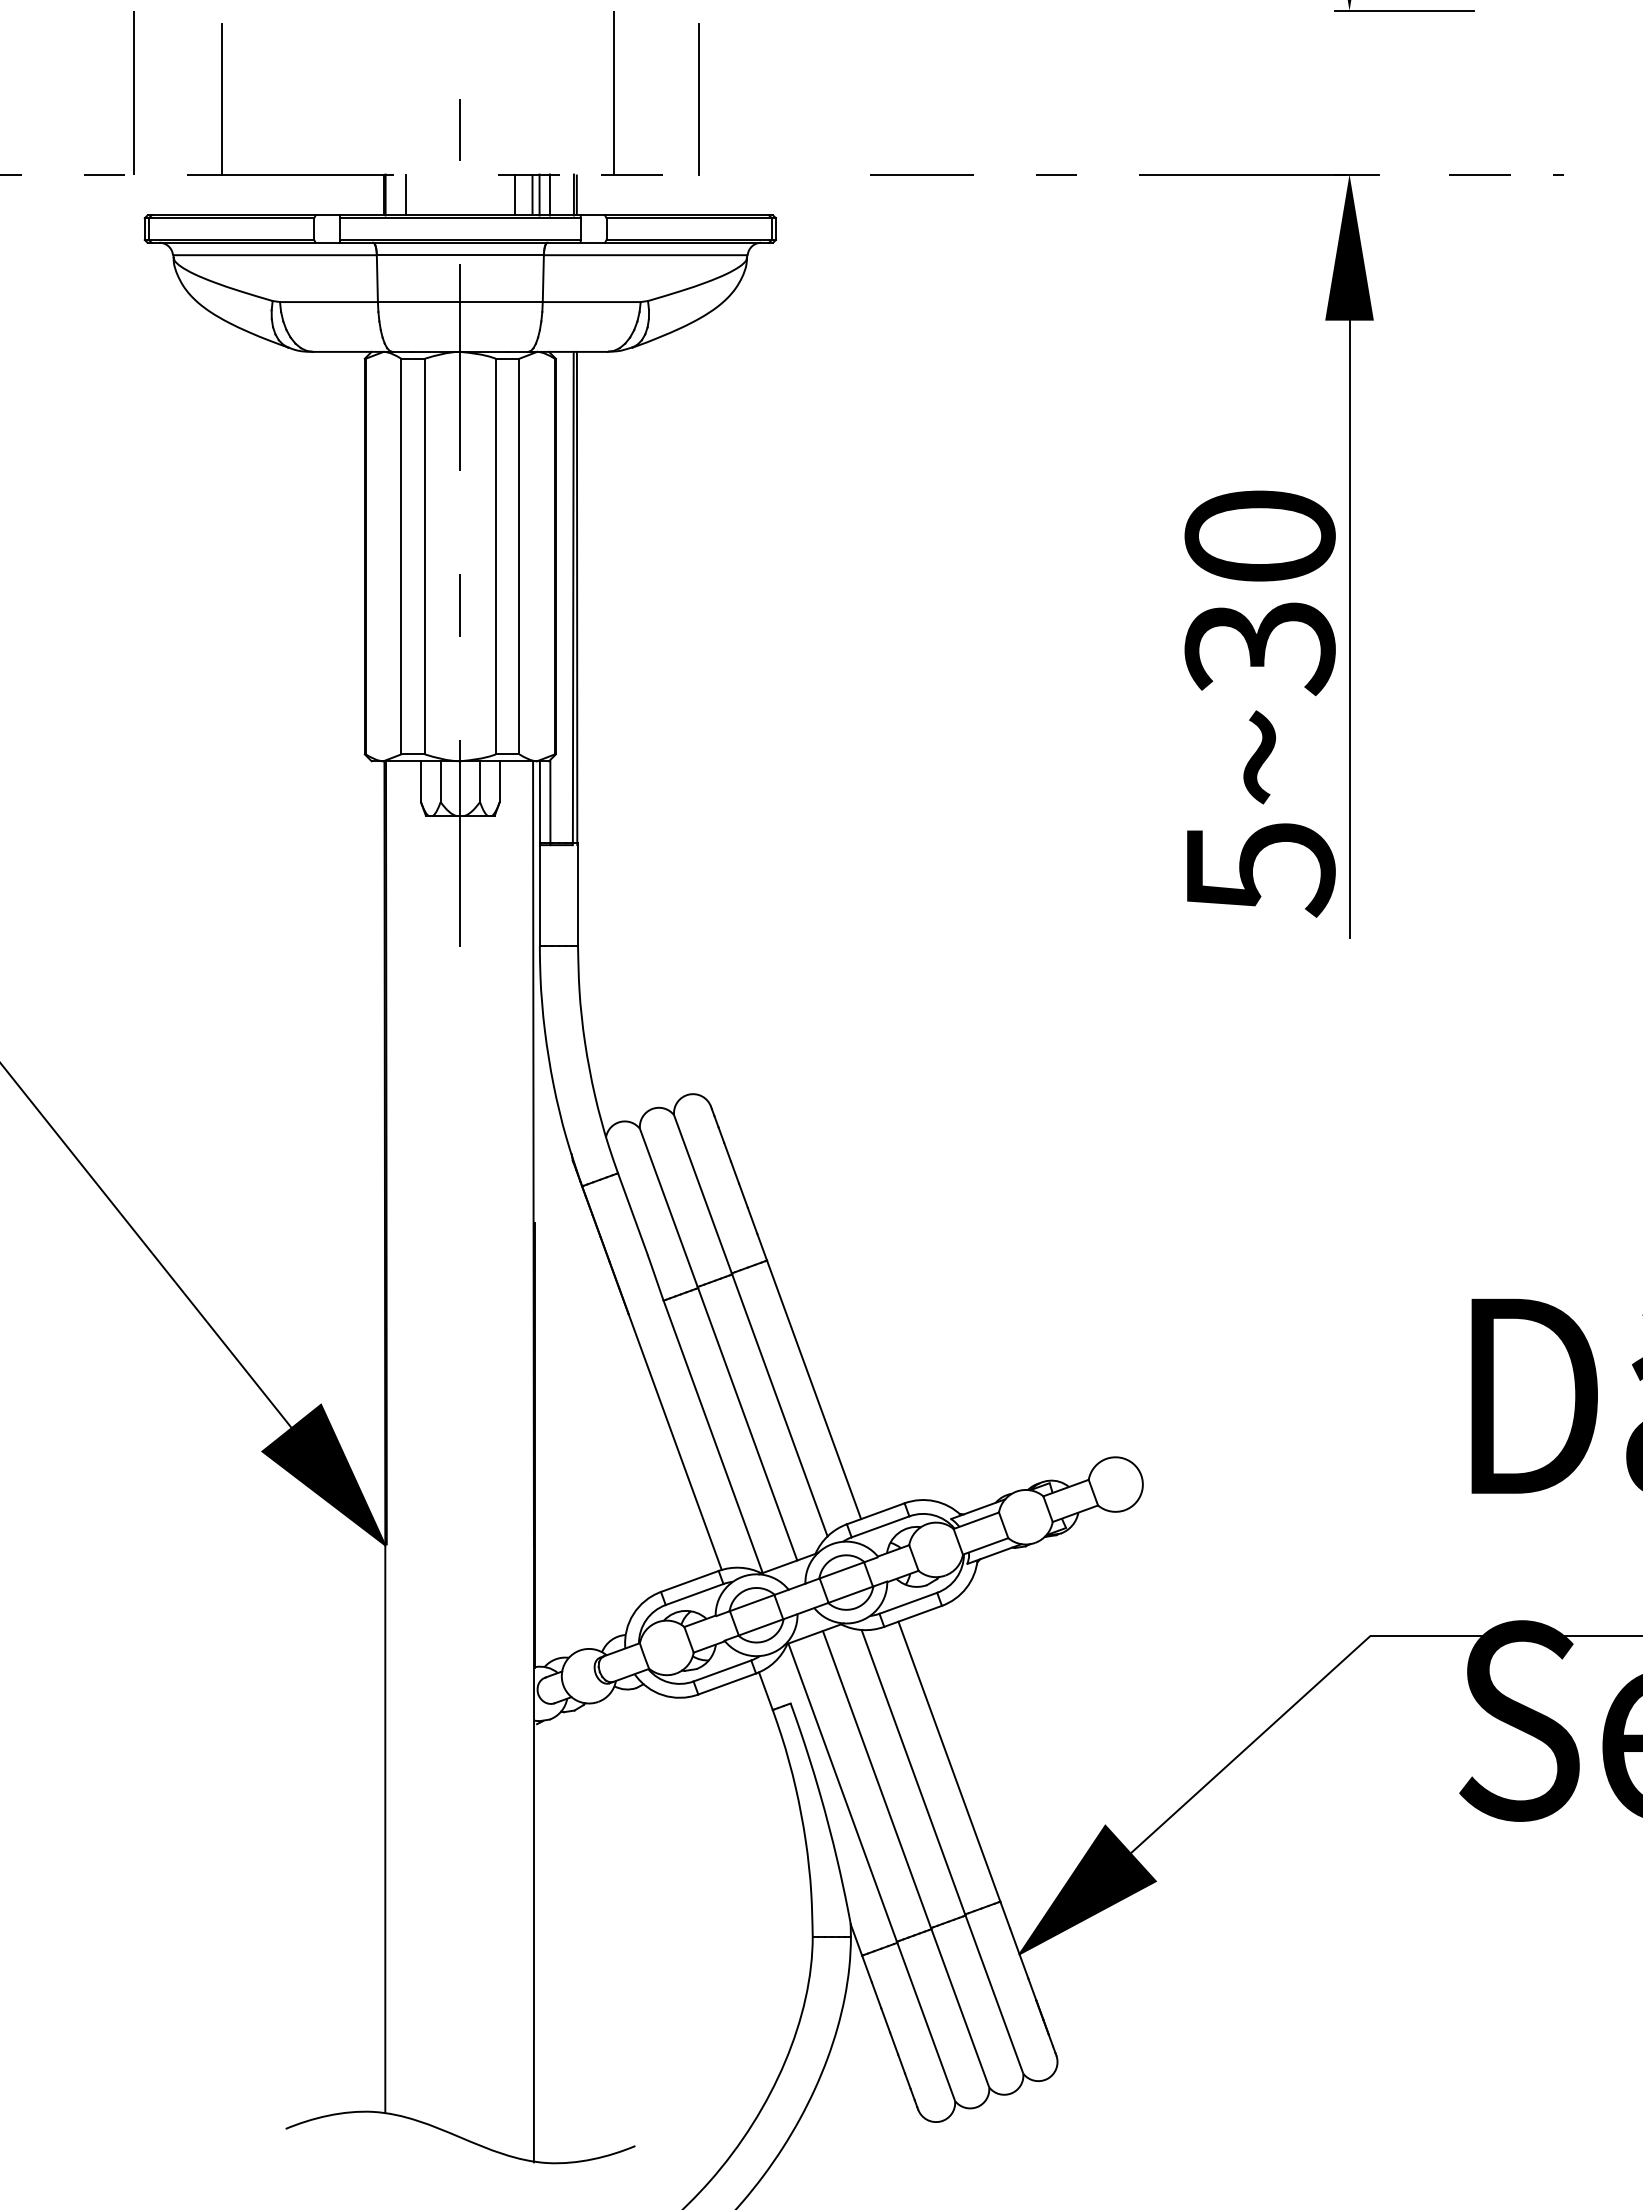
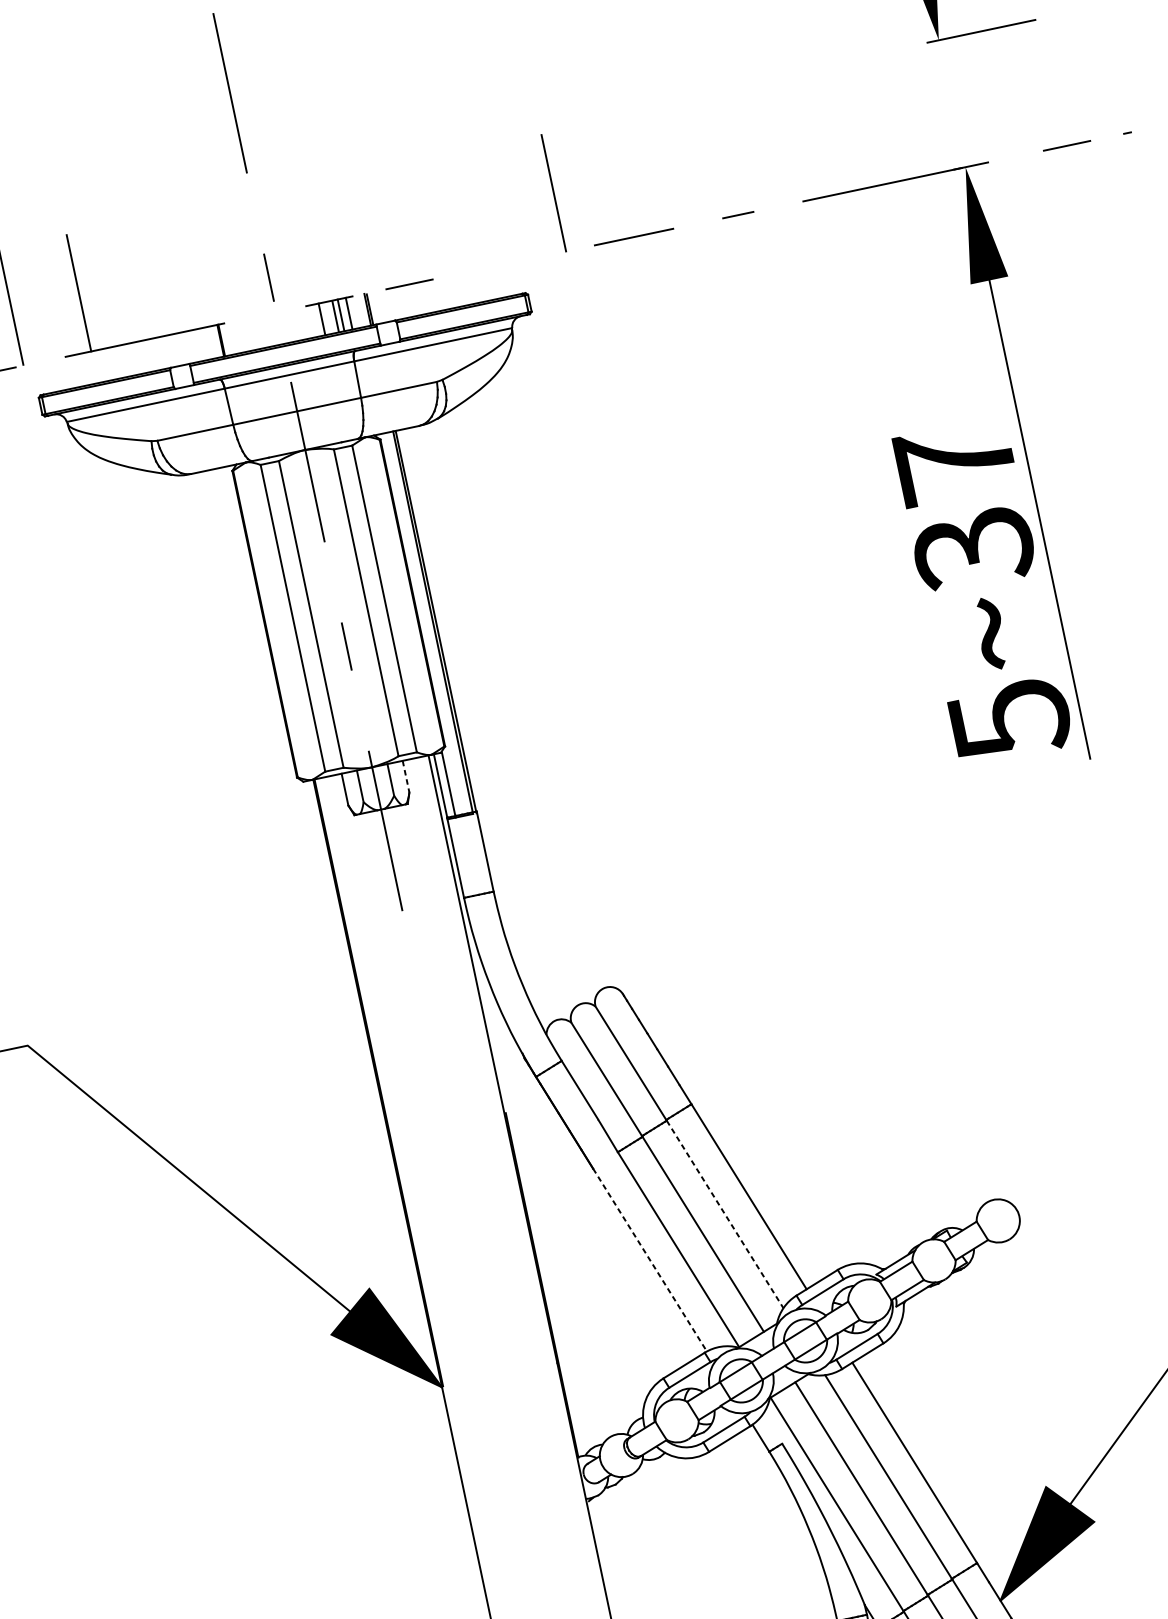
line: (613, 92) -> (381, 223), removed
line: (698, 99) -> (553, 193), moved
line: (405, 194) -> (237, 336), removed
text: (1259, 535) -> (954, 461), 5~30 -> 5~37
line: (499, 782) -> (405, 777), solid -> dashed
line: (780, 1405) -> (725, 1214), solid -> dashed
line: (675, 1442) -> (650, 1260), solid -> dashed

